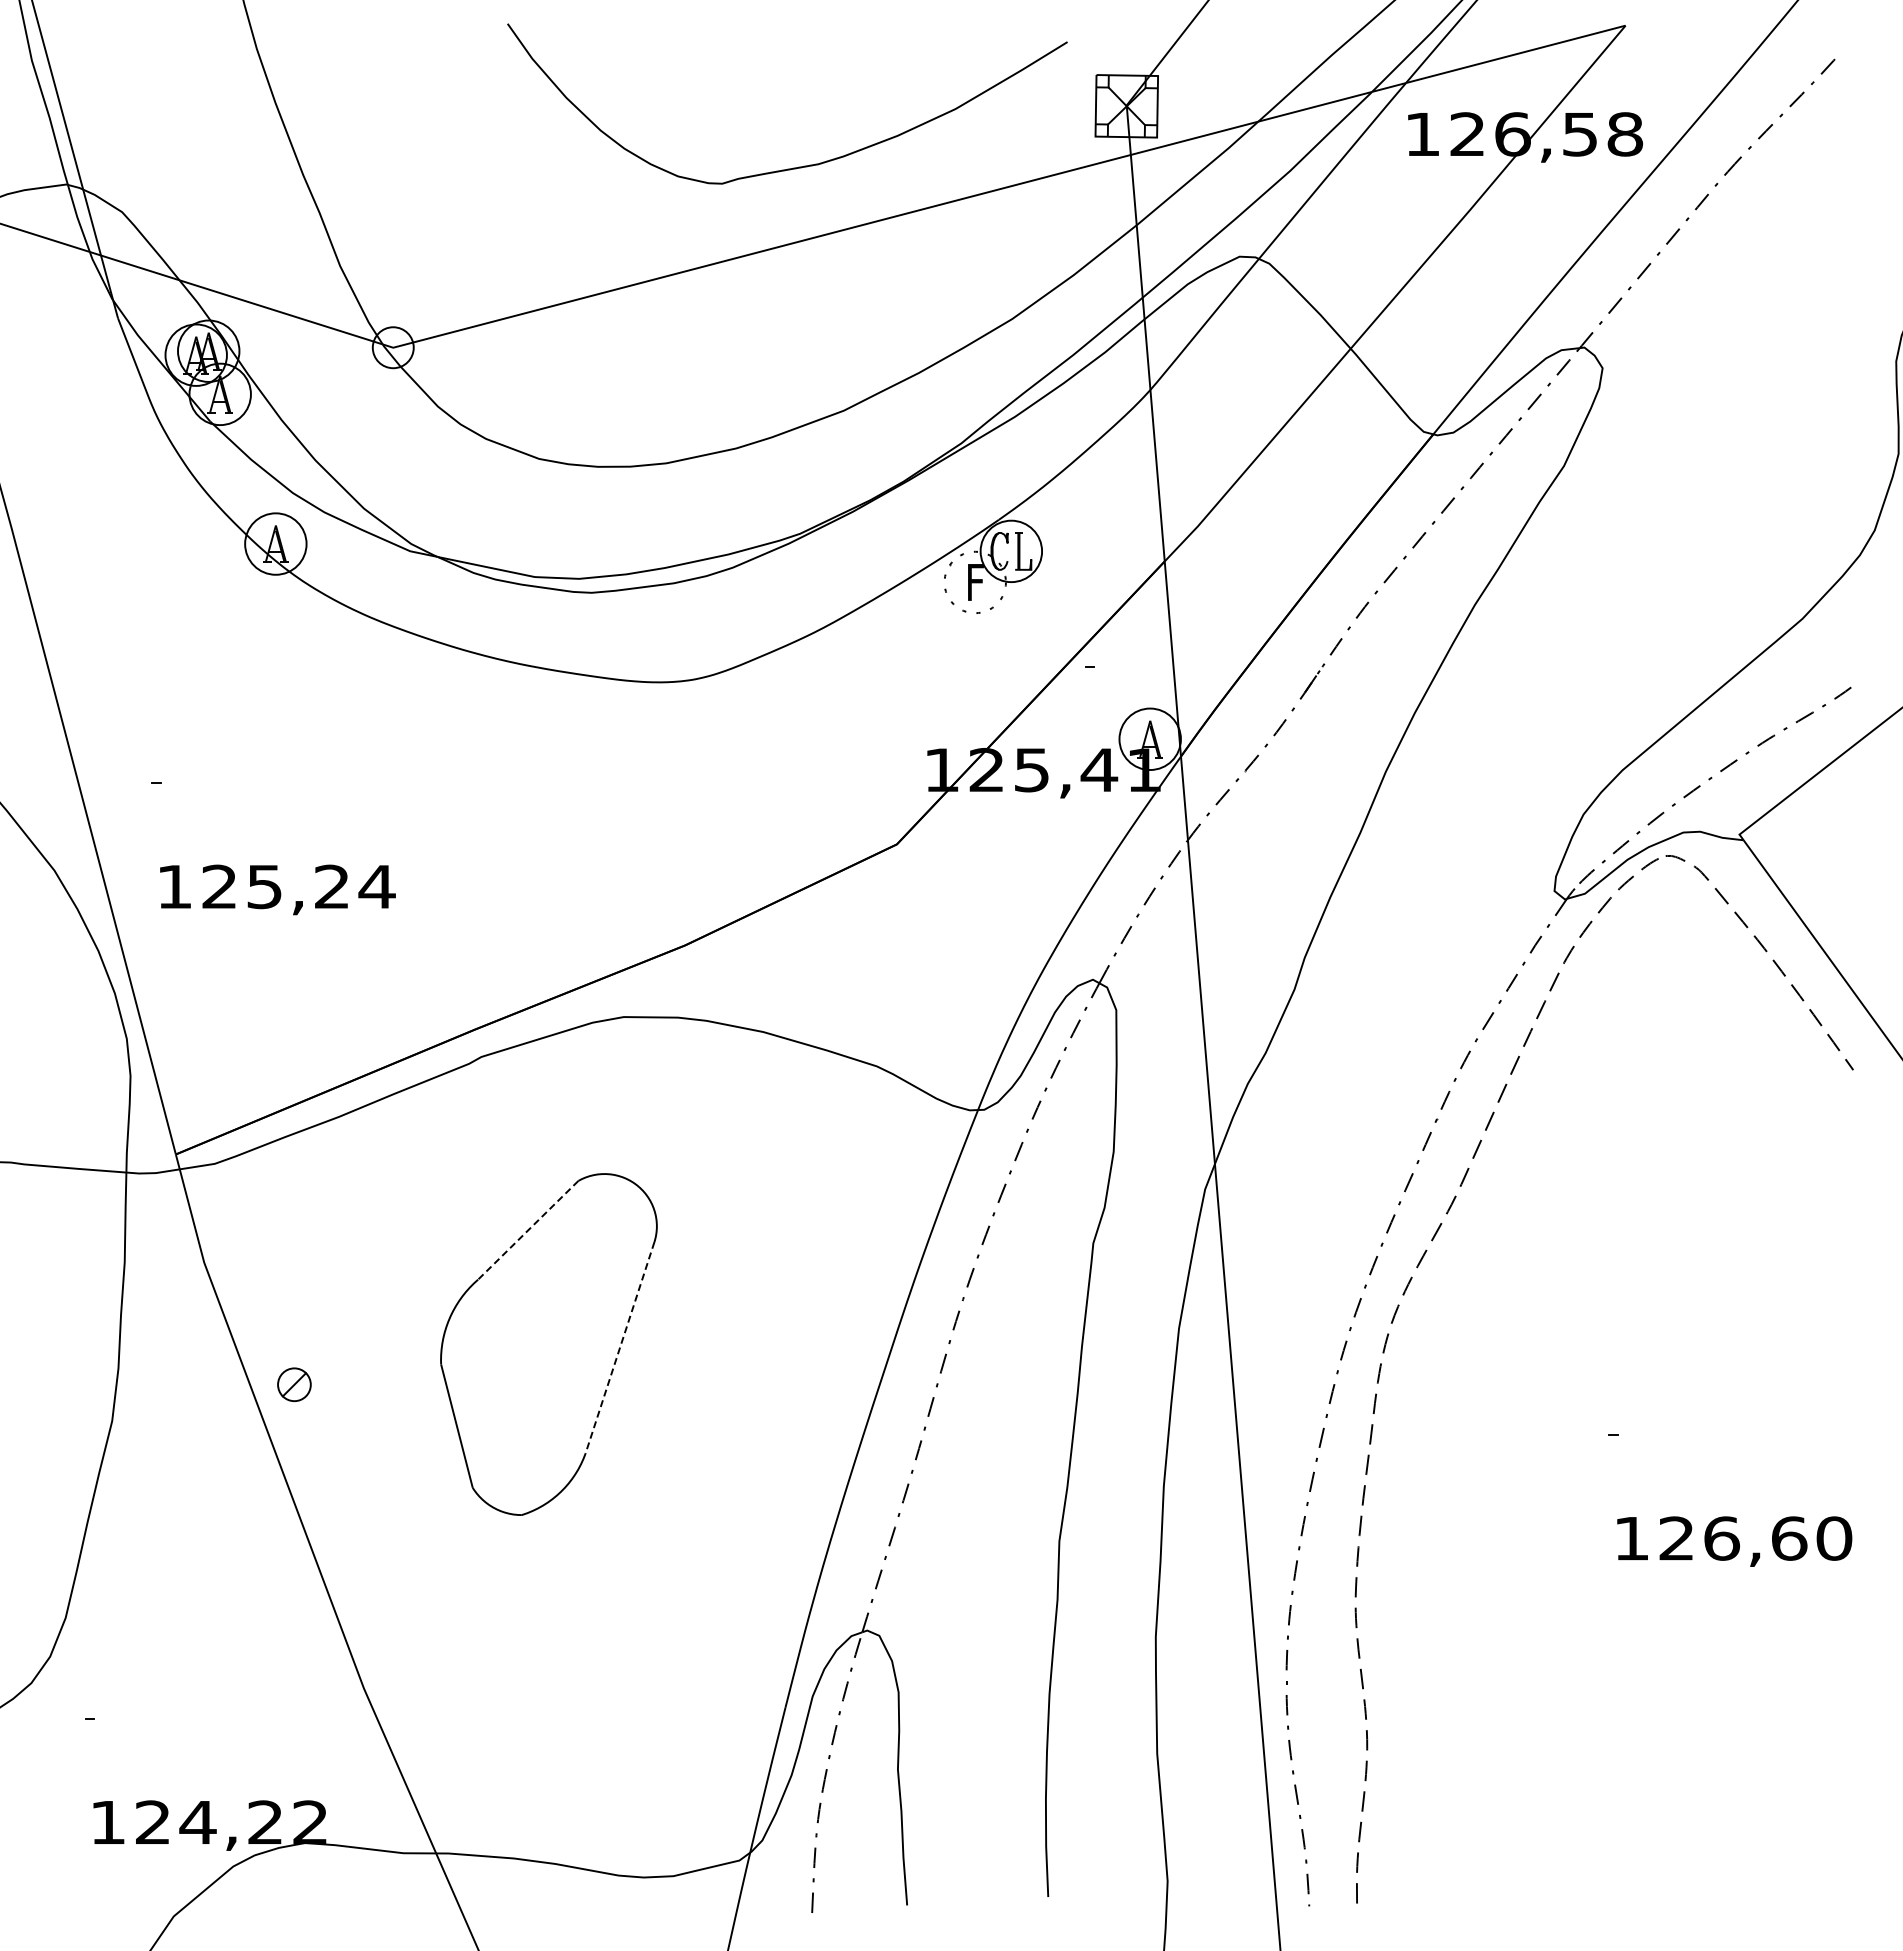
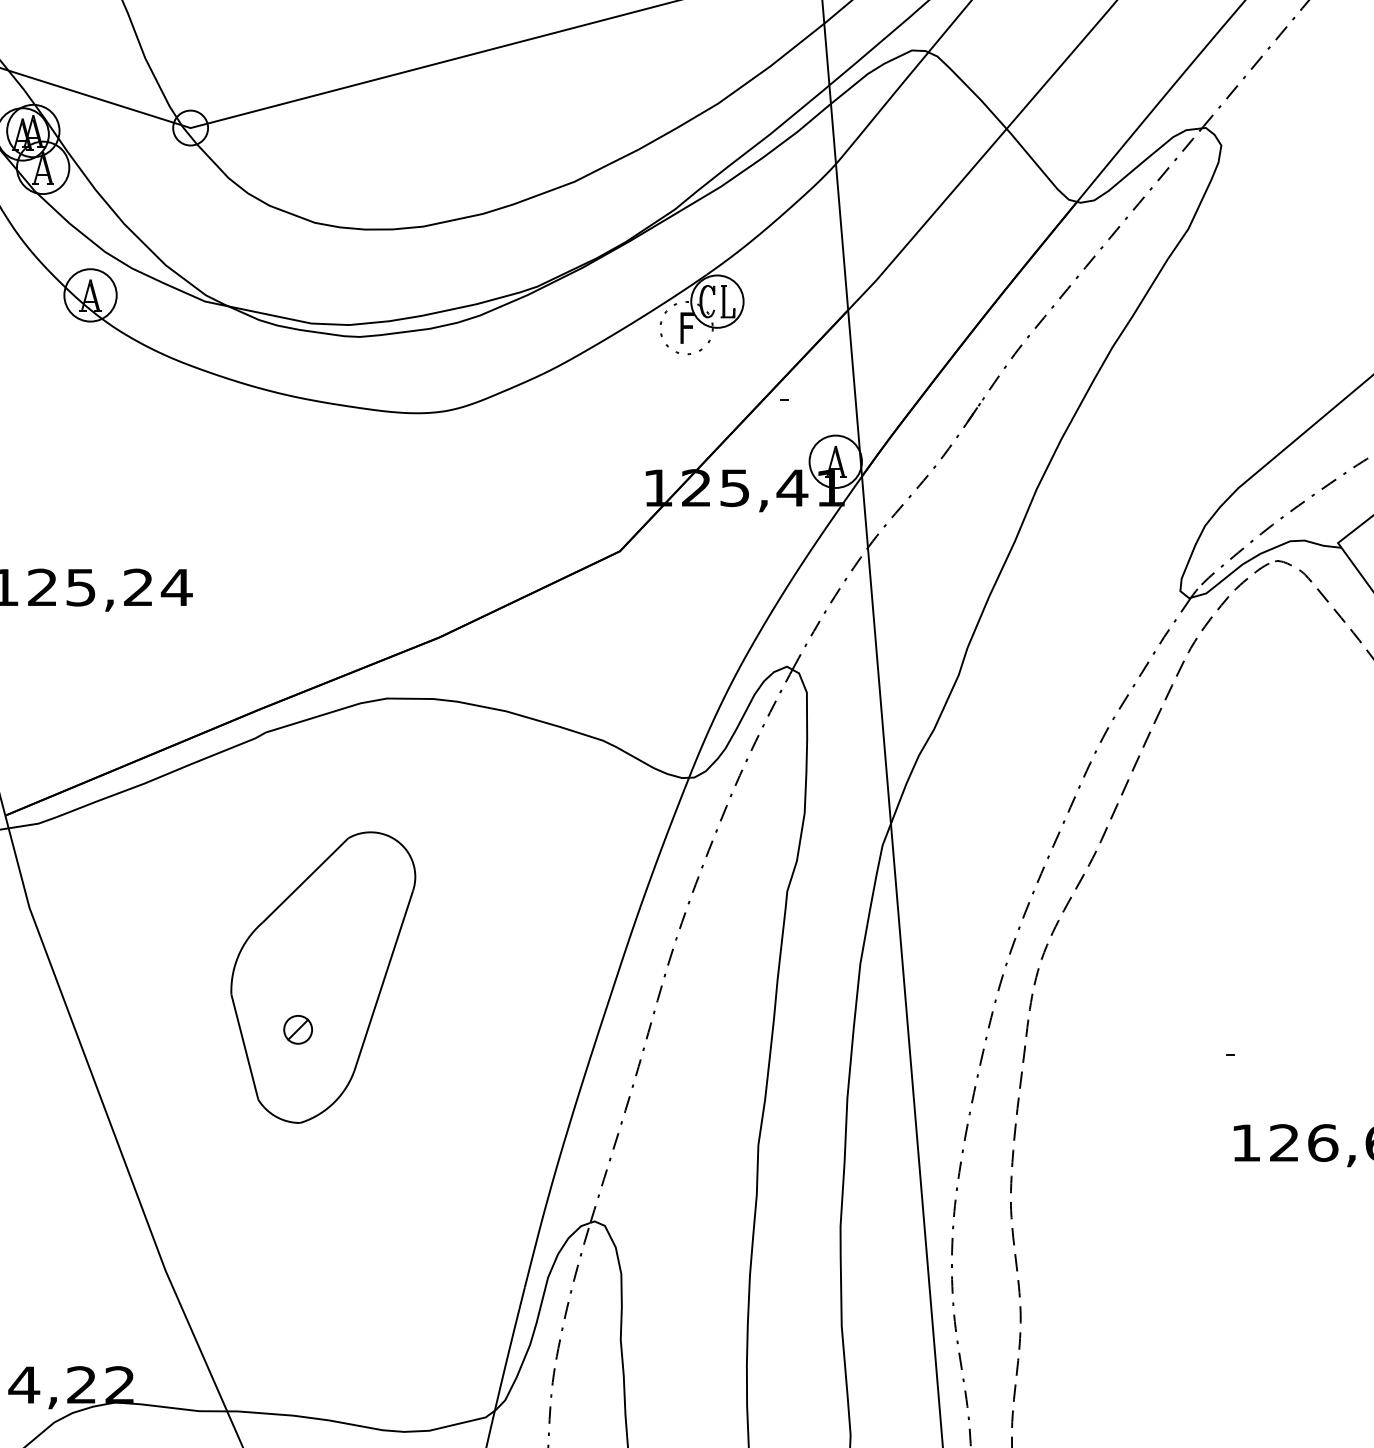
line: (527, 1230) -> (305, 880), dashed -> solid
line: (619, 1348) -> (383, 981), dashed -> solid
part: (294, 1384) -> (298, 1029), moved

